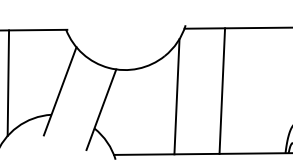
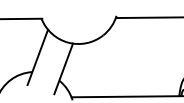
line: (7, 83) -> (4, 52), removed
line: (222, 89) -> (139, 56), removed
line: (175, 96) -> (110, 60), removed

